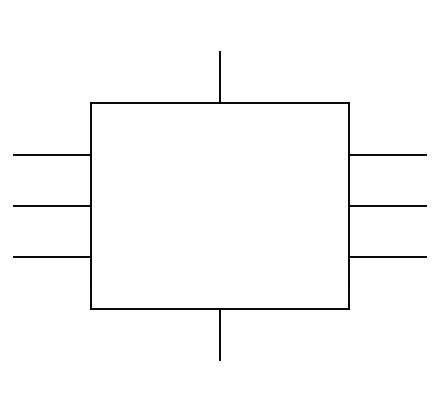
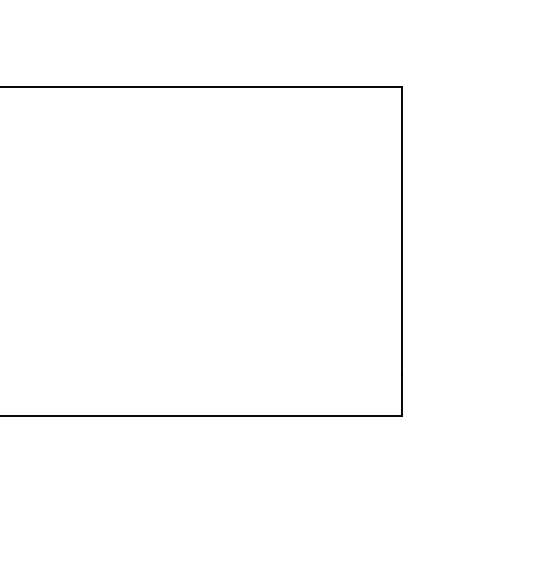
line: (219, 77) -> (196, 46), removed
line: (386, 154) -> (462, 169), removed
line: (386, 205) -> (462, 250), removed
line: (386, 257) -> (462, 333), removed
line: (219, 334) -> (196, 456), removed

